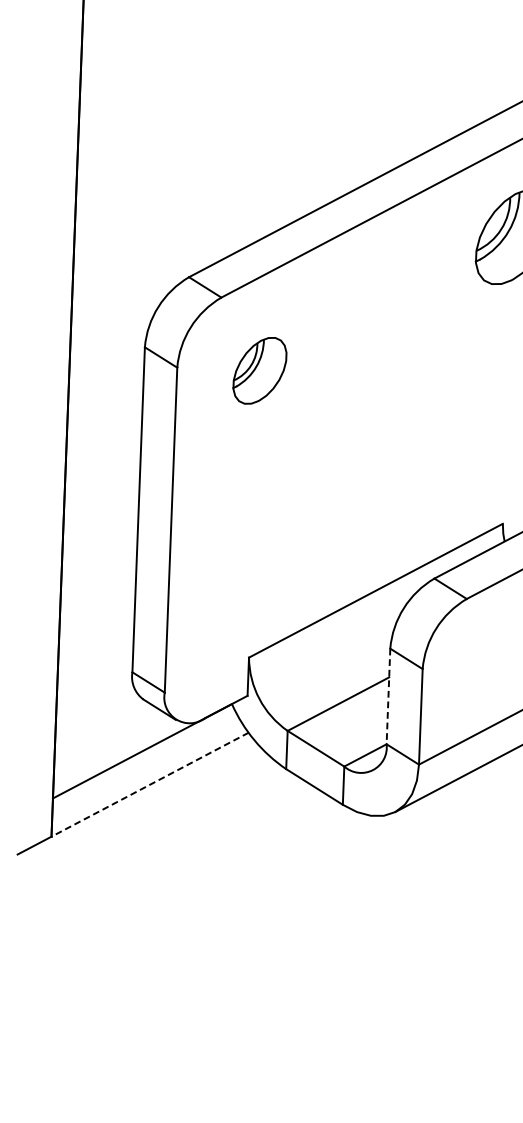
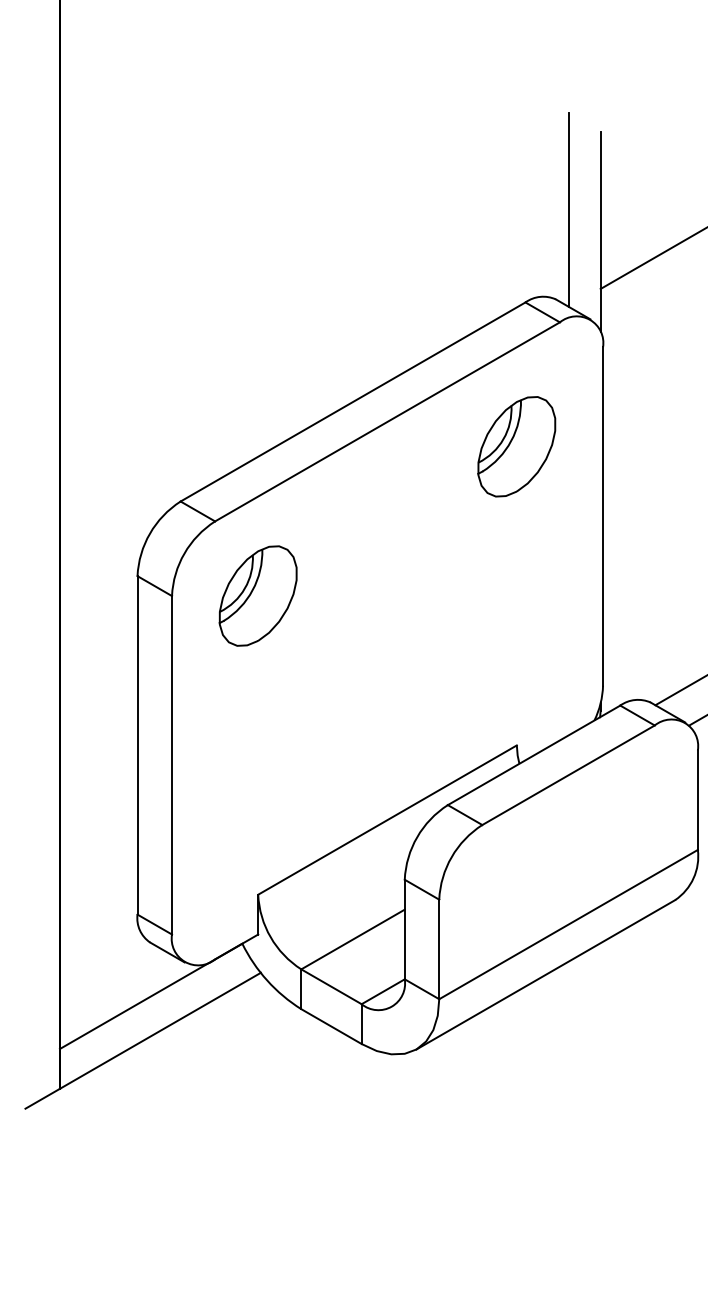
part: (259, 370) -> (257, 595), size x1.43
line: (388, 696) -> (404, 929), dashed -> solid
line: (150, 785) -> (160, 1031), dashed -> solid

